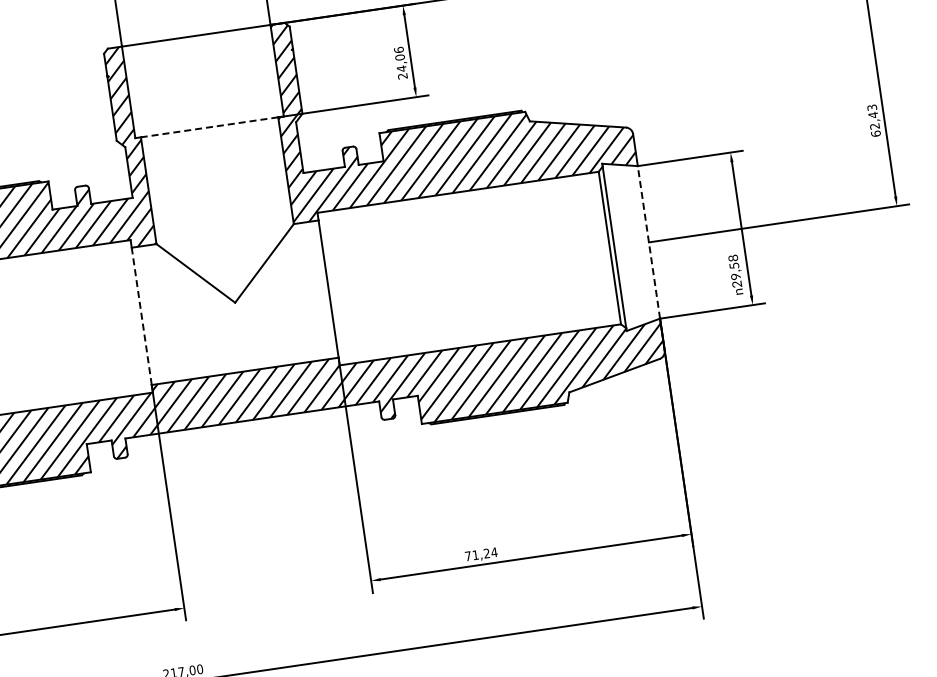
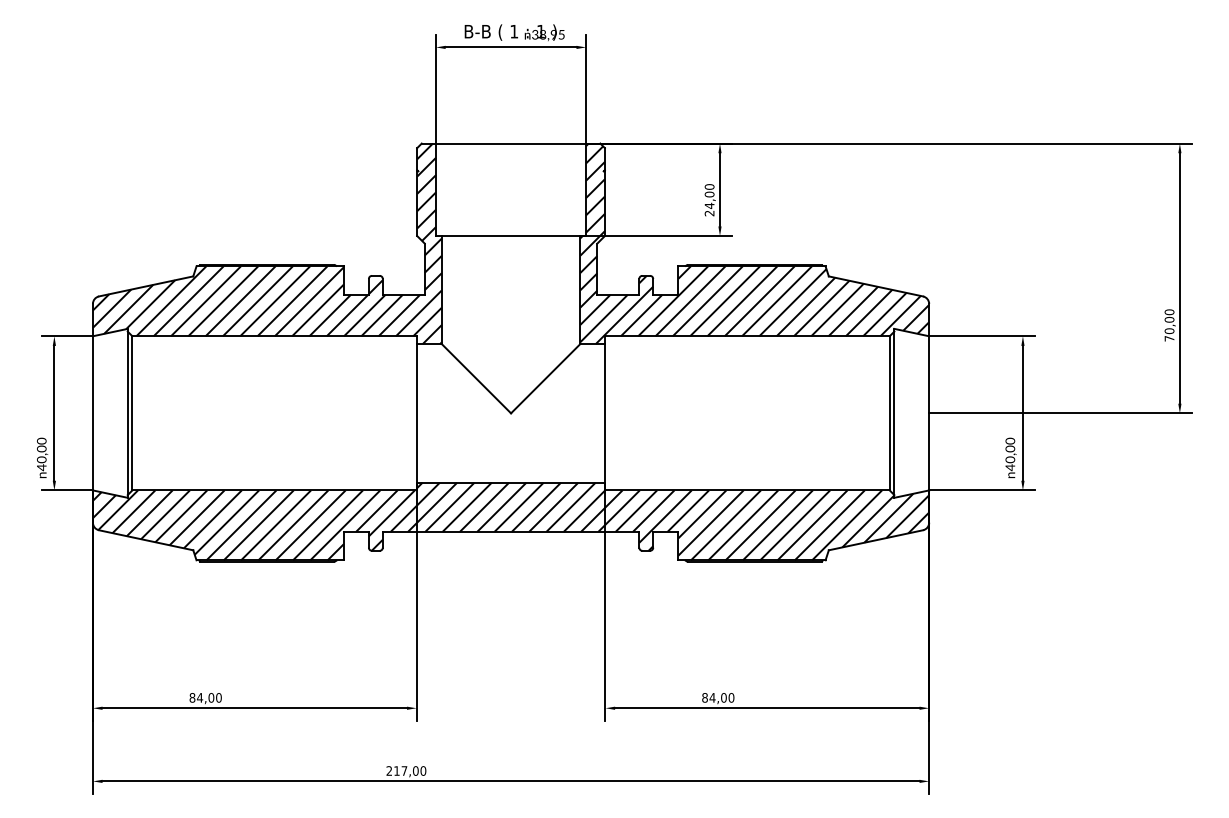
text: (398, 49) -> (709, 186), 24,06 -> 24,00
text: (874, 120) -> (1169, 325), 62,43 -> 70,00
line: (209, 127) -> (510, 236), dashed -> solid
line: (649, 241) -> (929, 412), dashed -> solid
text: (735, 271) -> (1010, 454), 29,58 -> 40,00
line: (141, 315) -> (416, 412), dashed -> solid
text: (481, 553) -> (718, 697), 71,24 -> 84,00

